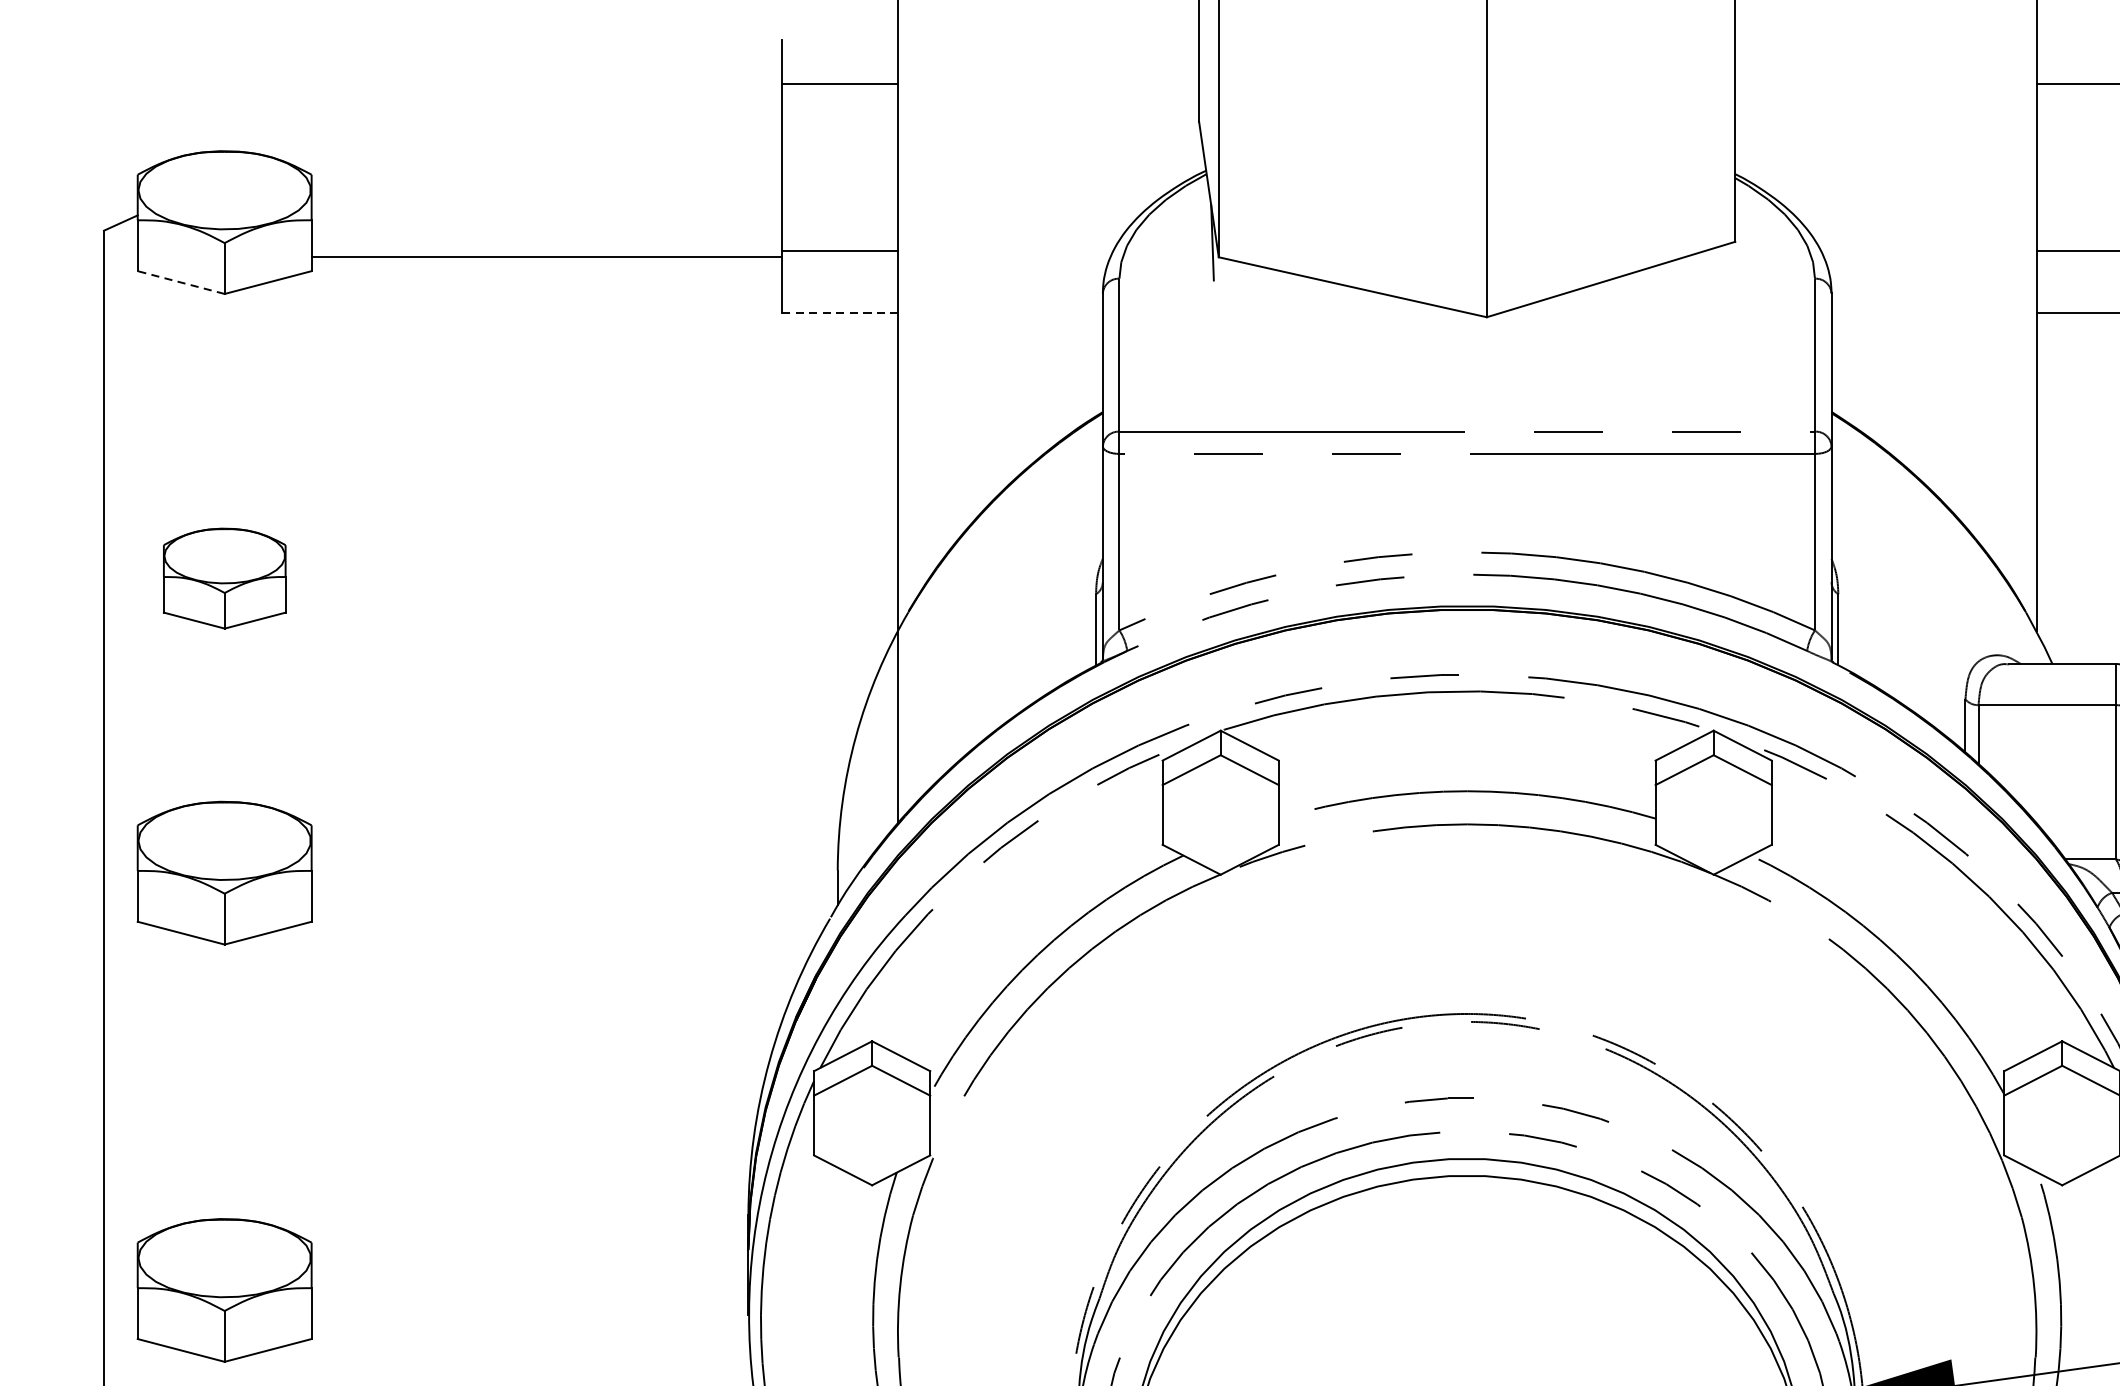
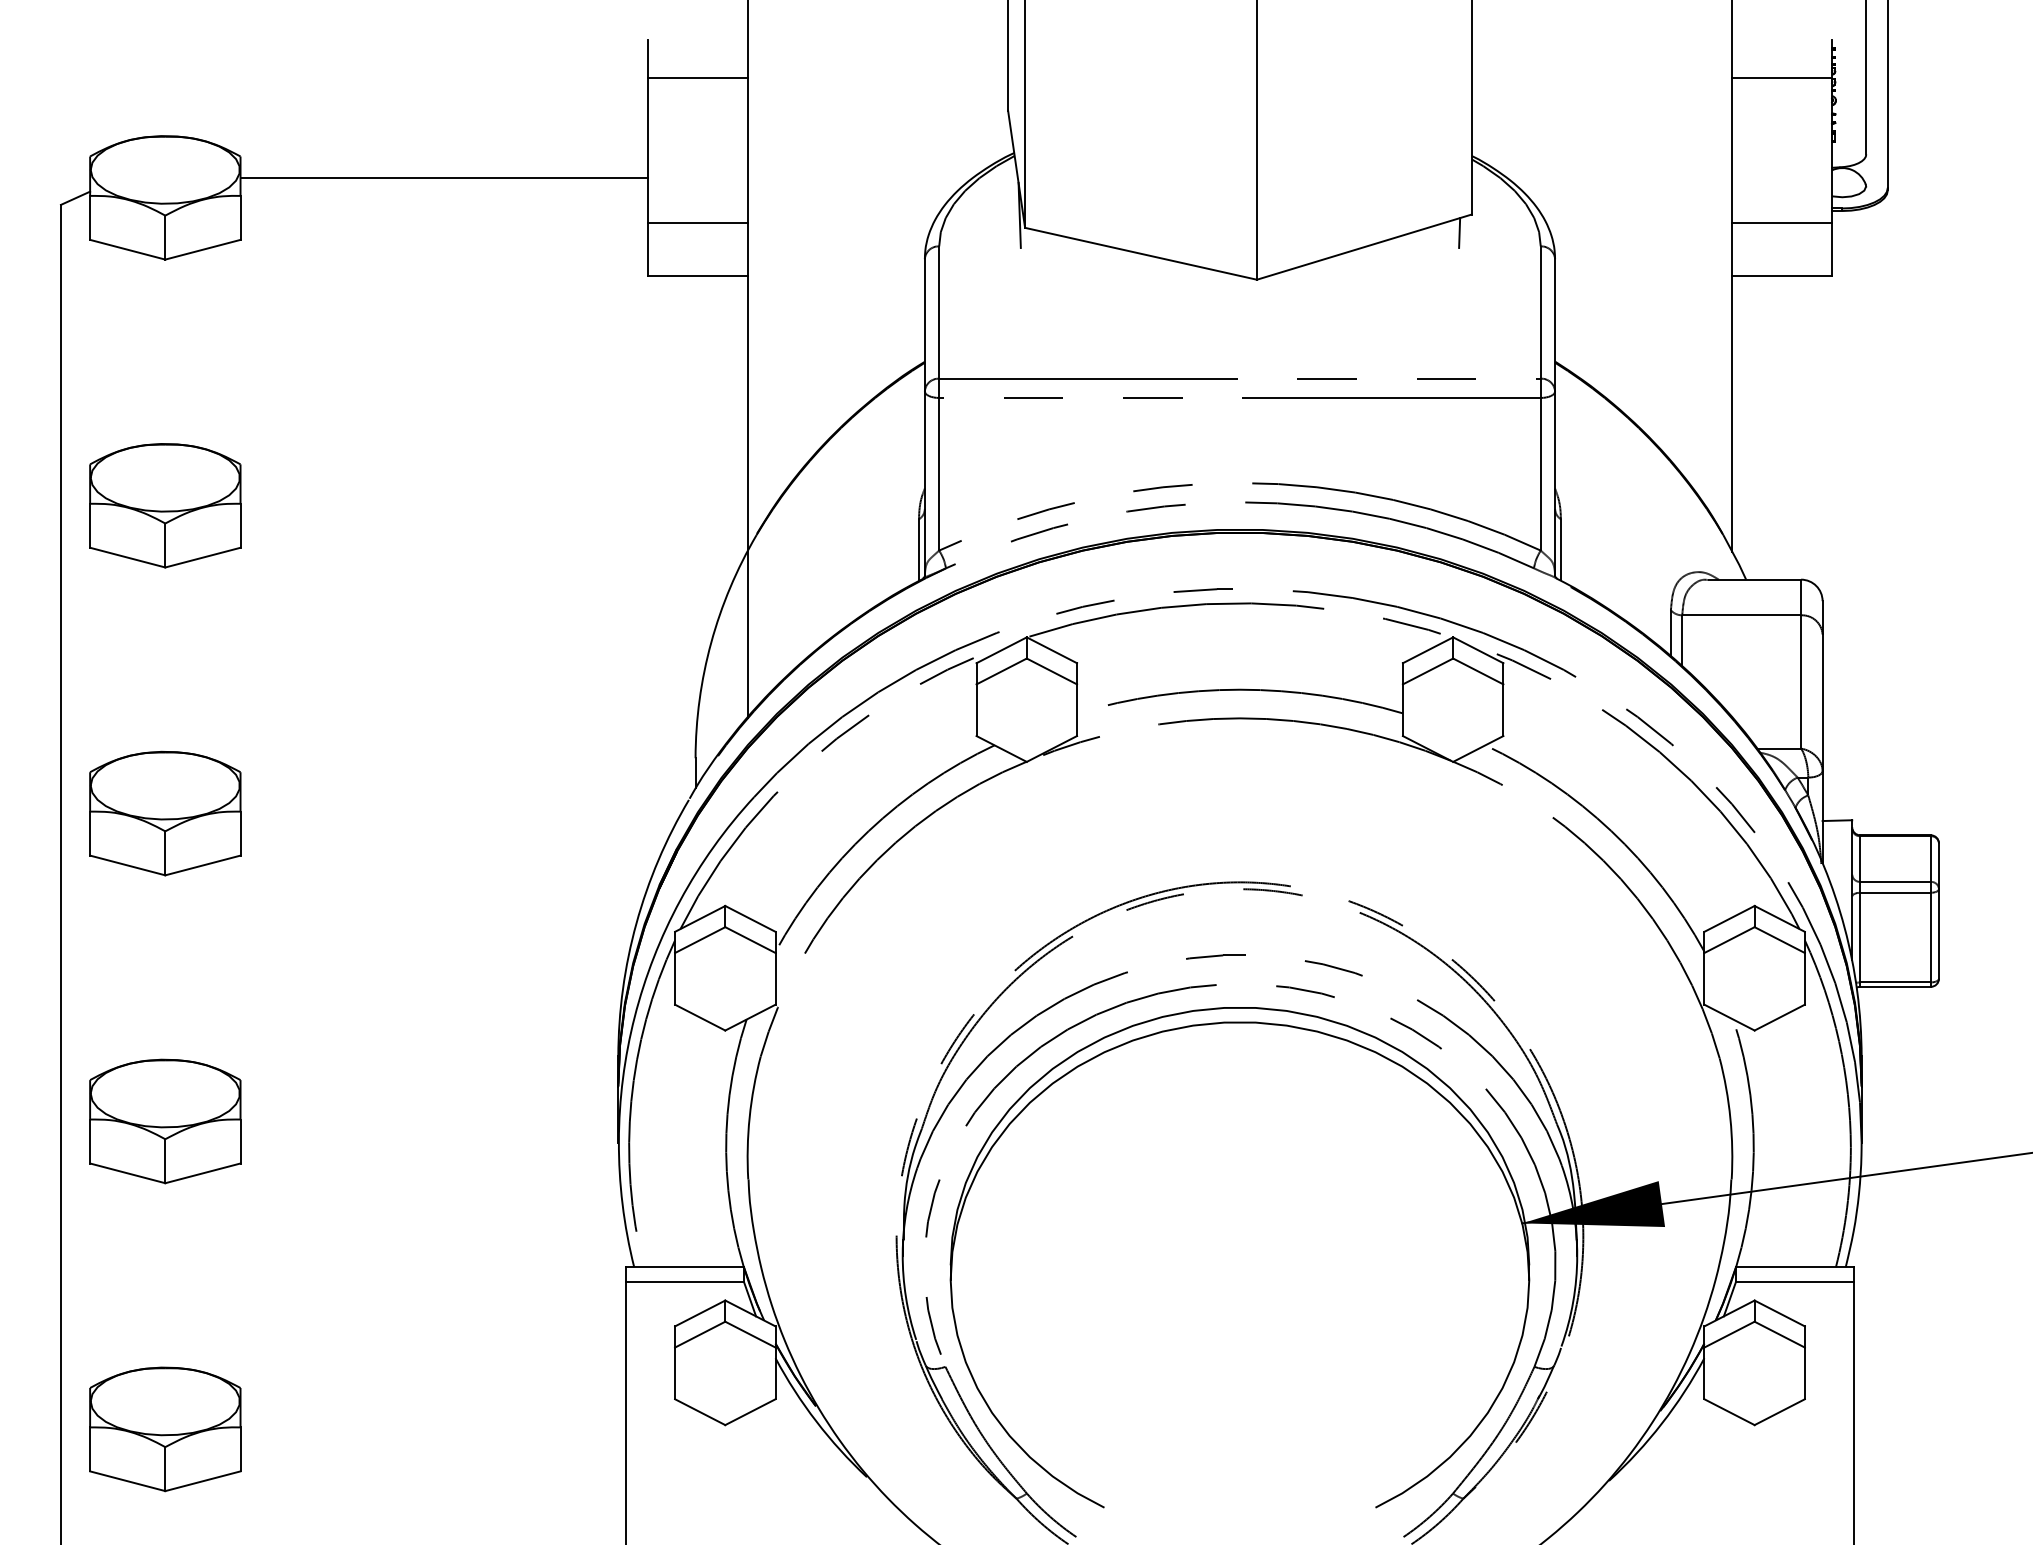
line: (546, 256) -> (443, 177), moved
line: (1721, 262) -> (1459, 232), added
line: (180, 282) -> (127, 249), dashed -> solid
line: (839, 313) -> (697, 276), dashed -> solid
part: (224, 578) -> (165, 505), size x1.43
part: (224, 873) -> (165, 813), moved

